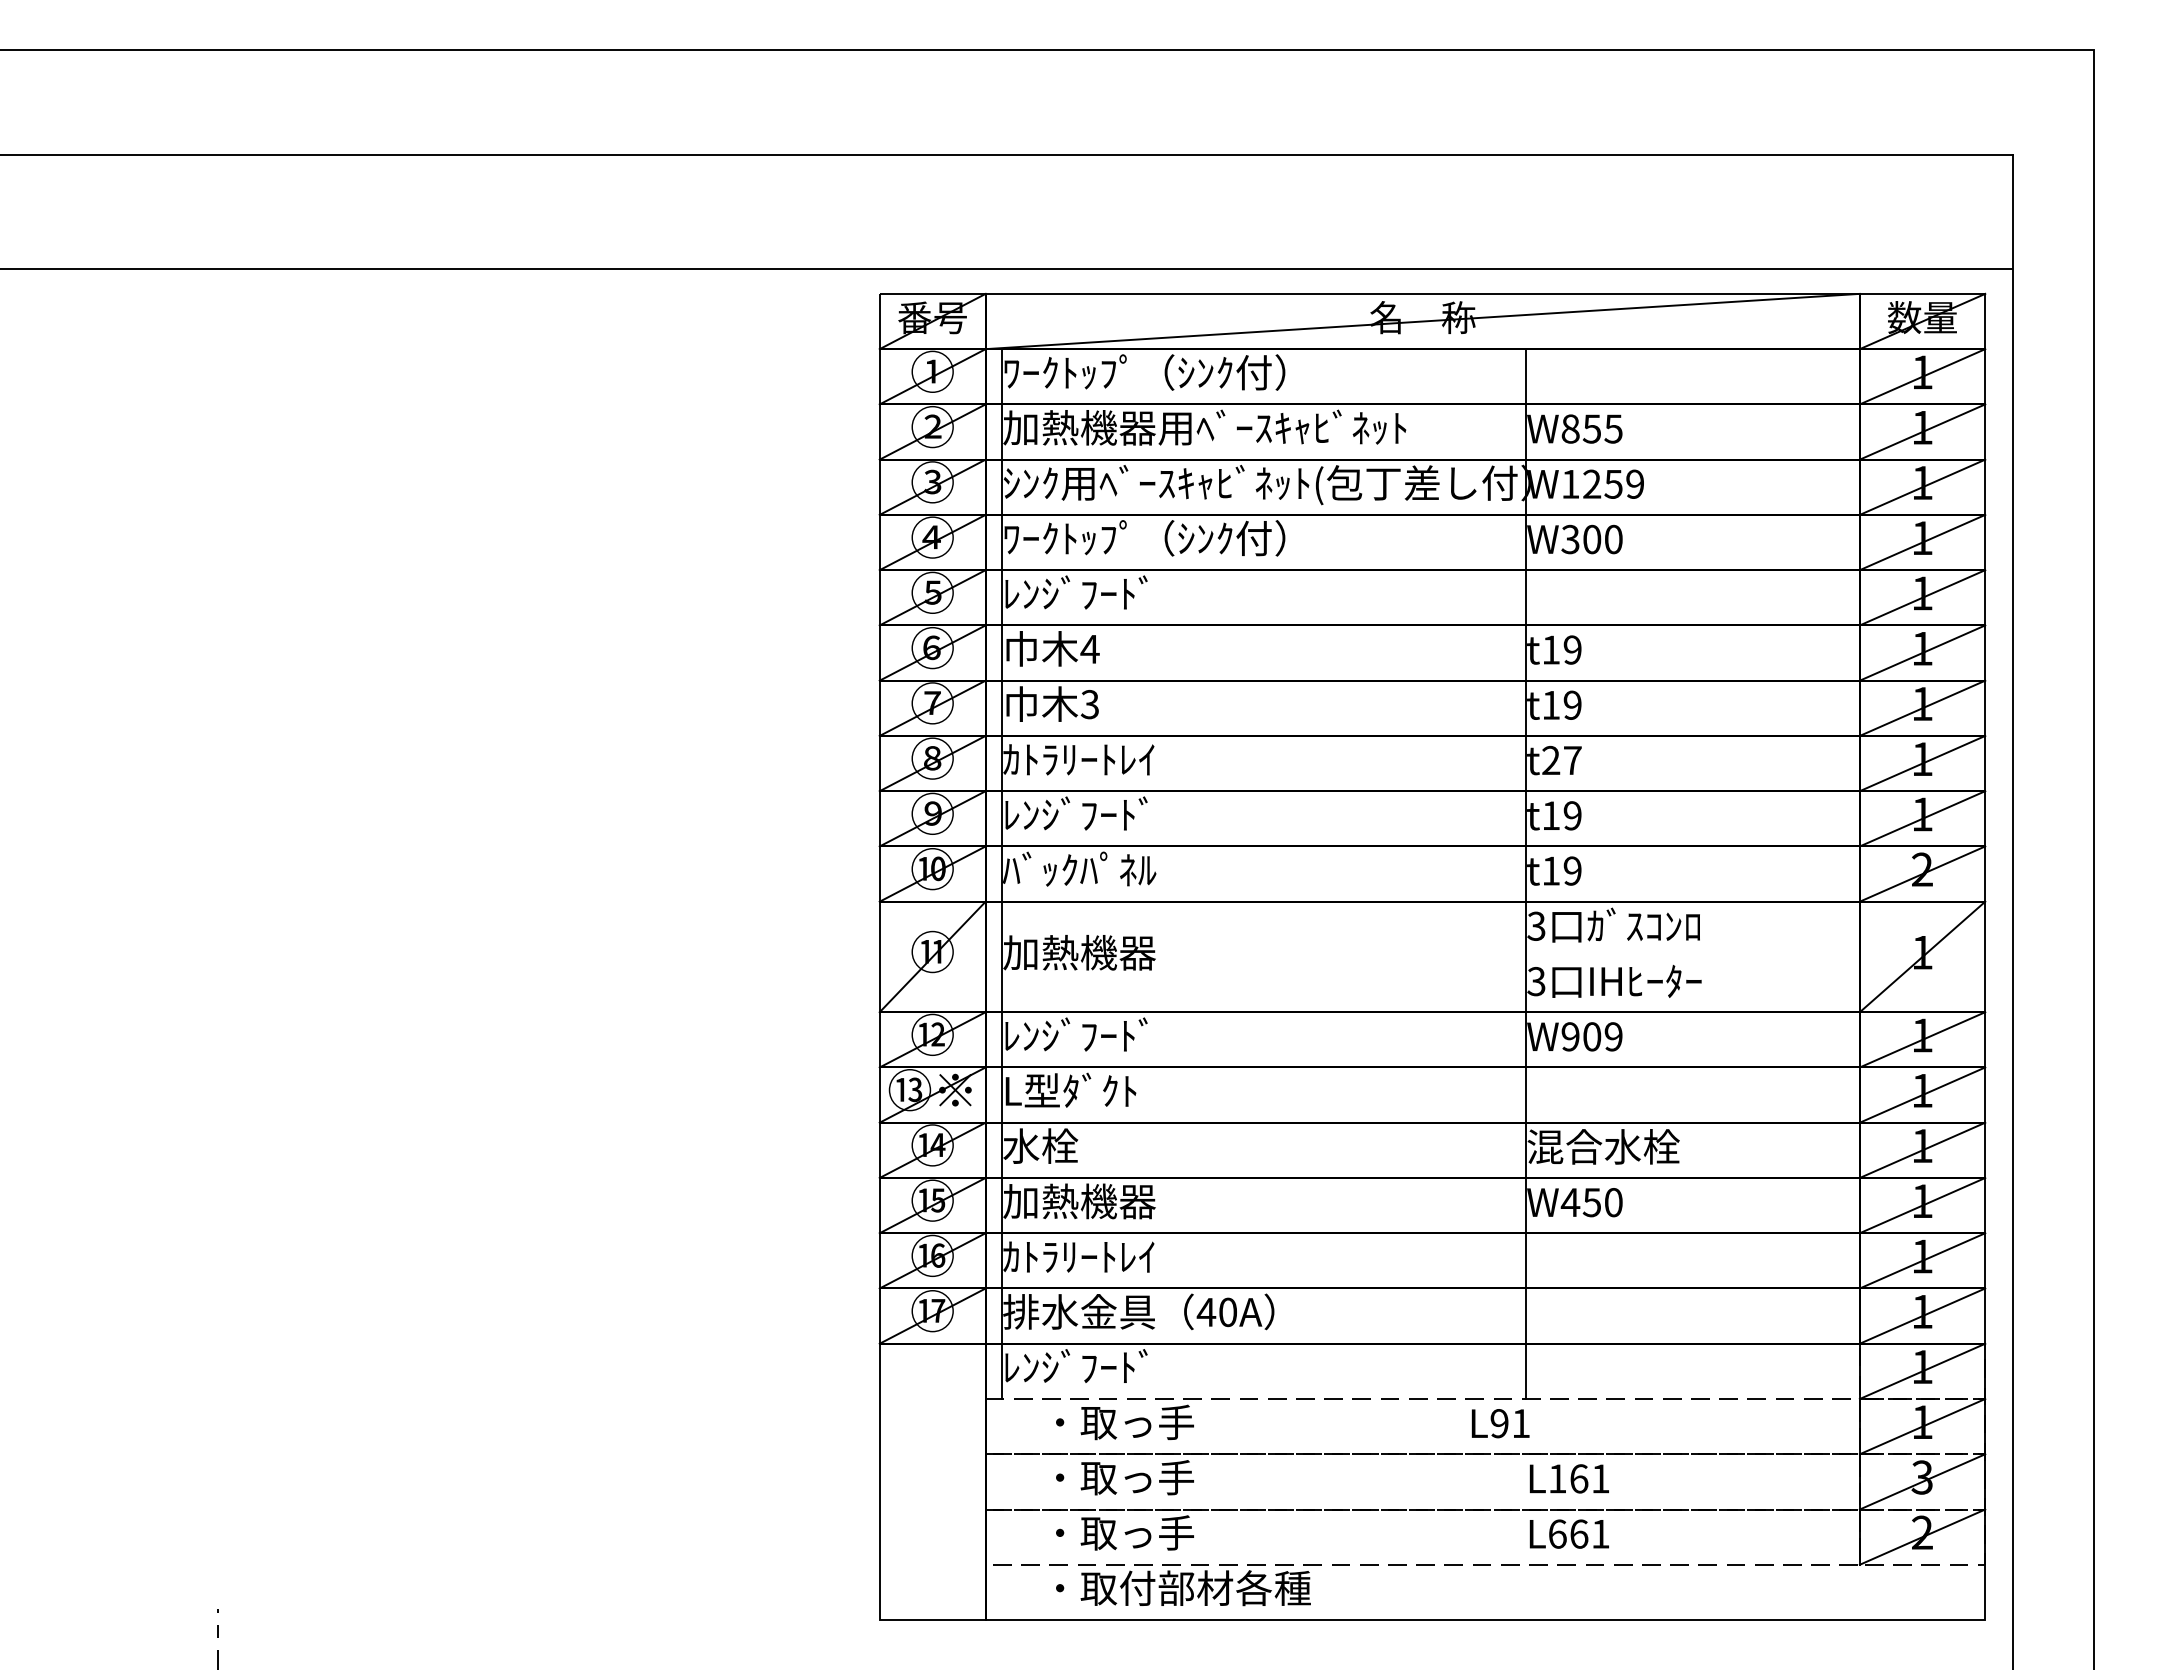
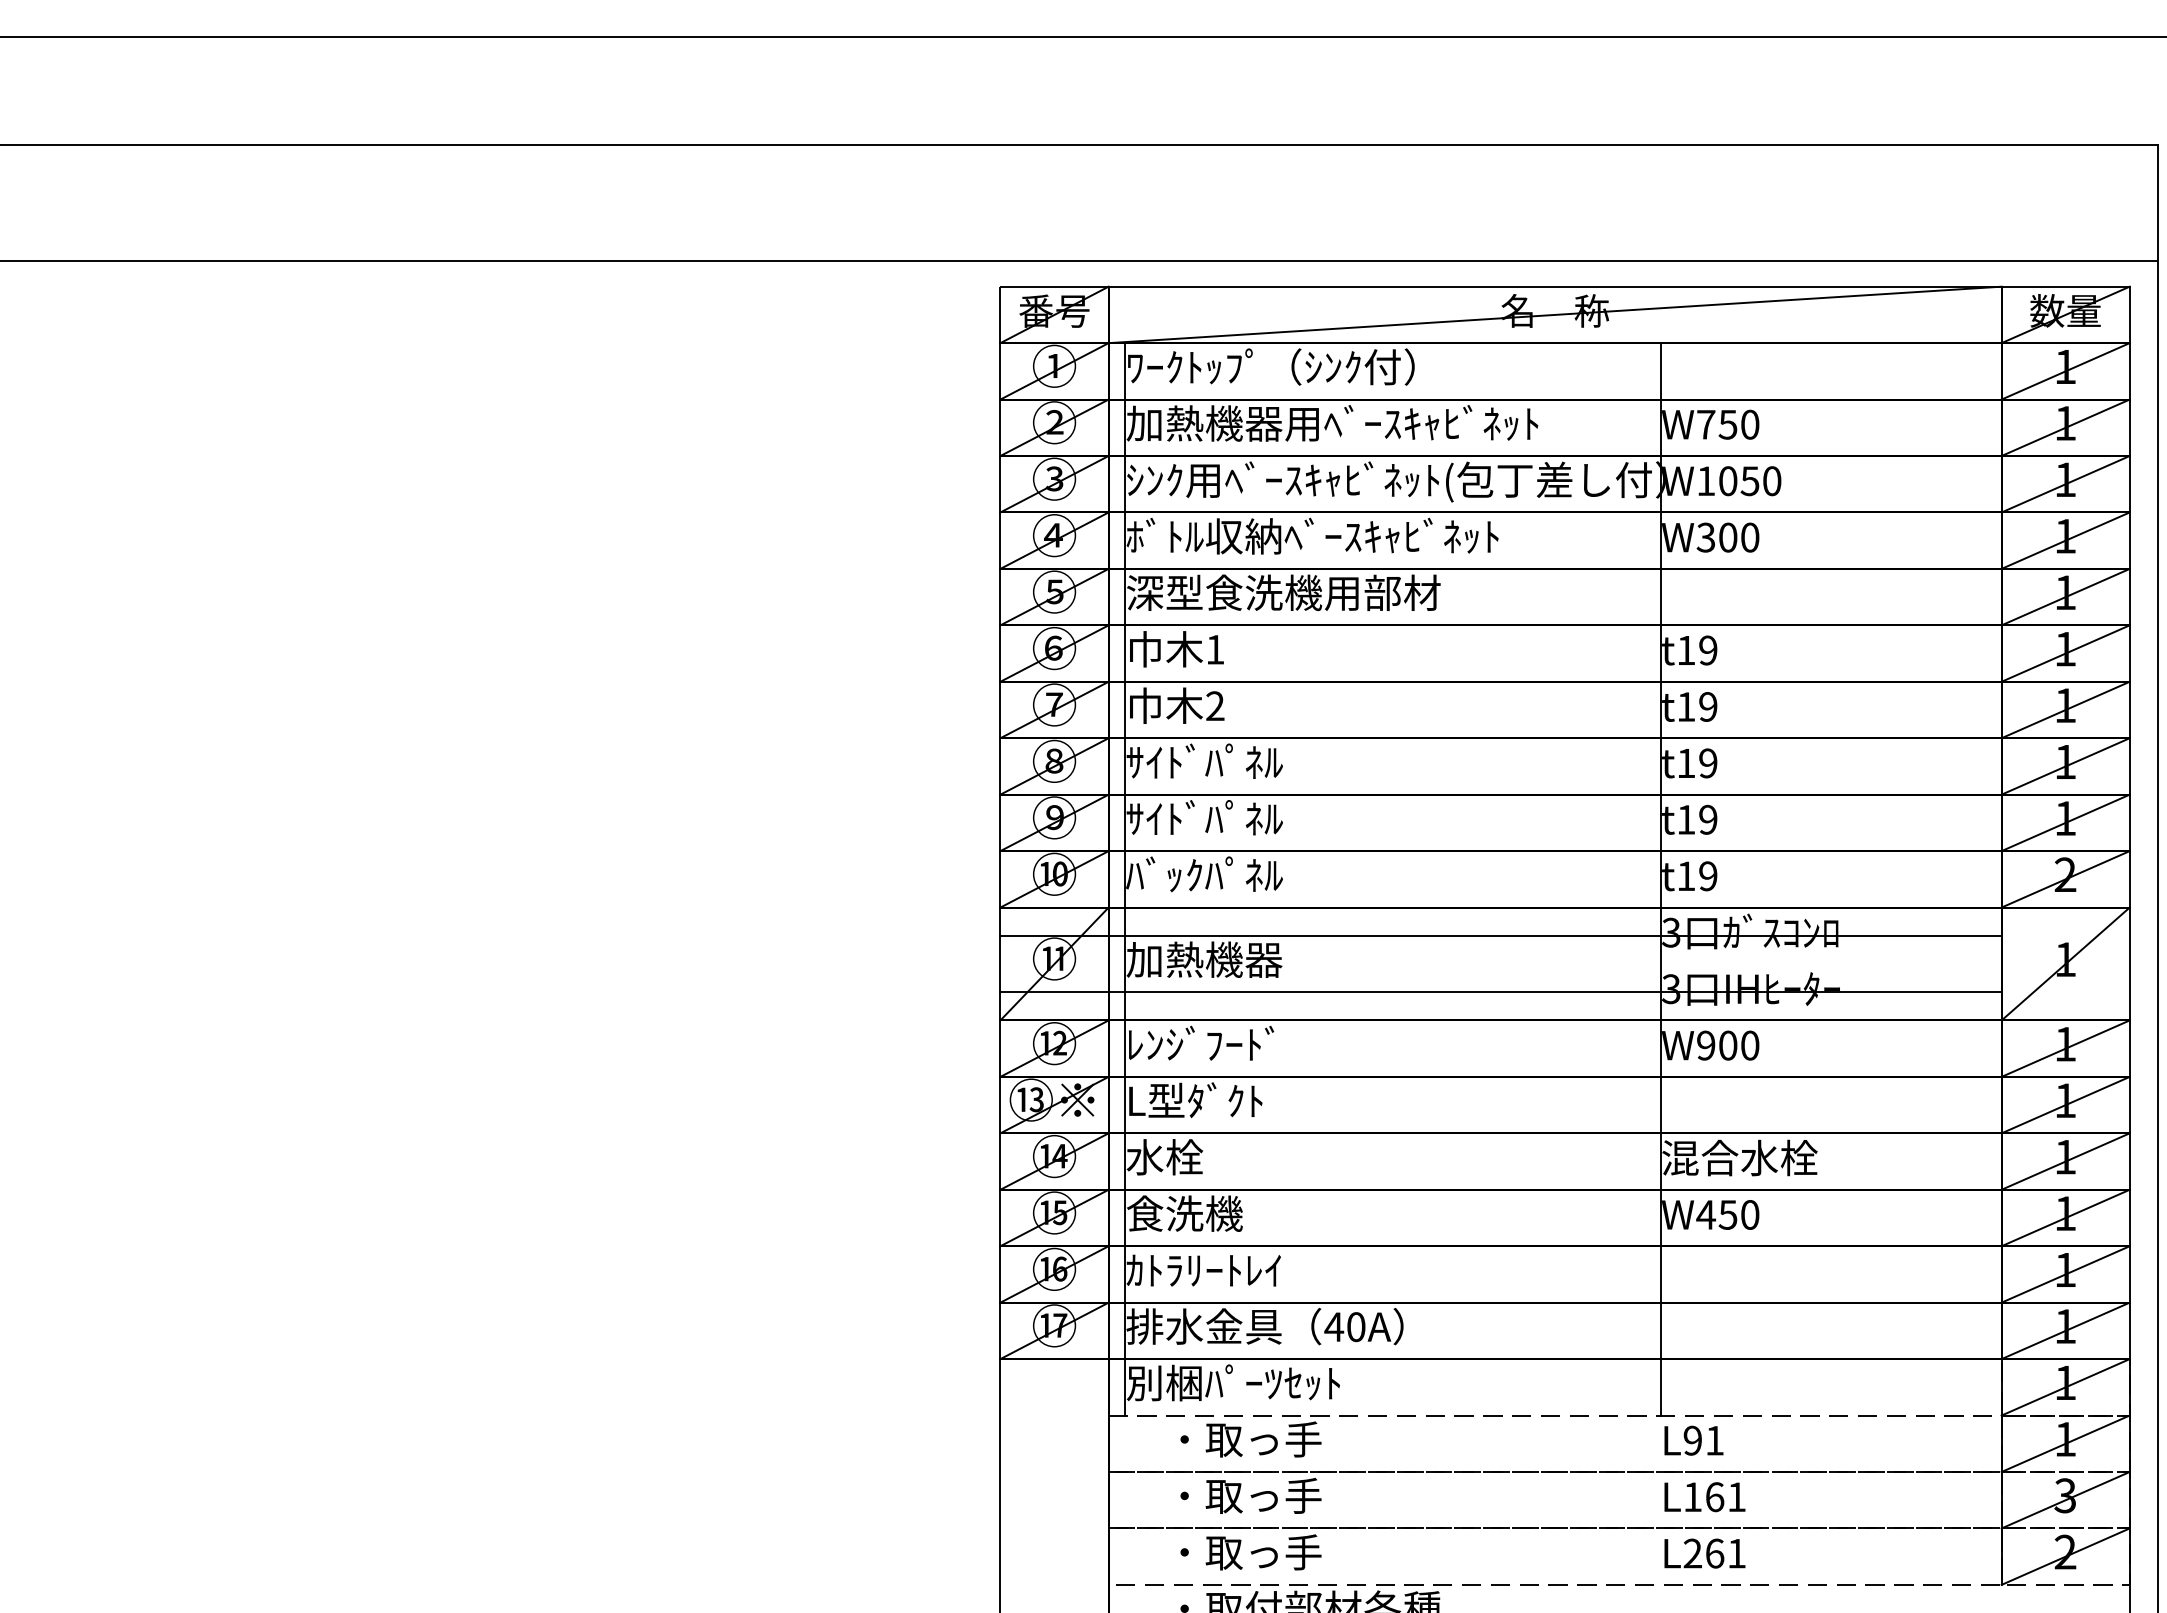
text: (1591, 428) -> (1727, 424), W855 -> W750
text: (1613, 483) -> (1749, 480), W1259 -> W1050
text: (1185, 538) -> (1312, 536), ﾜｰｸﾄｯﾌﾟ（ｼﾝｸ付） -> ﾎﾞﾄﾙ収納ﾍﾞｰｽｷｬﾋﾞﾈｯﾄ
text: (1156, 593) -> (1283, 592), ﾚﾝｼﾞﾌｰﾄﾞ -> 深型食洗機用部材
text: (1089, 649) -> (1214, 649), 4 -> 1
text: (1089, 704) -> (1214, 706), 3 -> 2
text: (1079, 758) -> (1204, 761), ｶﾄﾗﾘｰﾄﾚｲ -> ｻｲﾄﾞﾊﾟﾈﾙ
text: (1561, 760) -> (1696, 763), t27 -> t19
text: (1079, 813) -> (1204, 817), ﾚﾝｼﾞﾌｰﾄﾞ -> ｻｲﾄﾞﾊﾟﾈﾙ
line: (1369, 929) -> (1500, 935), added
line: (1369, 984) -> (1500, 992), added
text: (1613, 1036) -> (1749, 1045), W909 -> W900
text: (1079, 1201) -> (1204, 1213), 加熱機器 -> 食洗機
text: (1107, 1367) -> (1233, 1383), ﾚﾝｼﾞﾌｰﾄﾞ -> 別梱ﾊﾟｰﾂｾｯﾄ
text: (1500, 1423) -> (1693, 1440), moved
text: (1557, 1533) -> (1692, 1552), L661 -> L261

